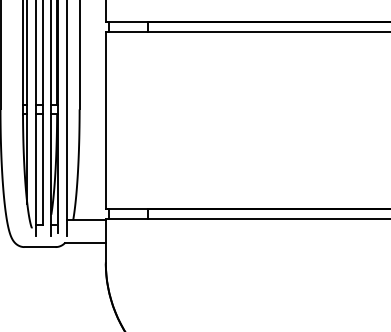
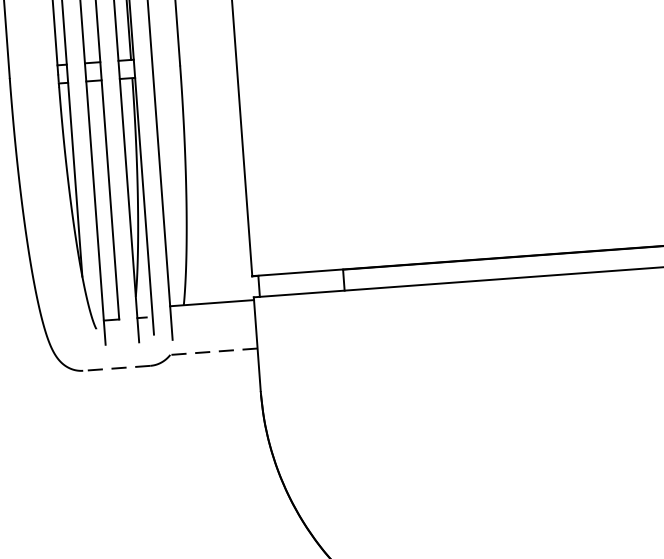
line: (85, 242) -> (213, 351), solid -> dashed
line: (40, 247) -> (117, 369), solid -> dashed

